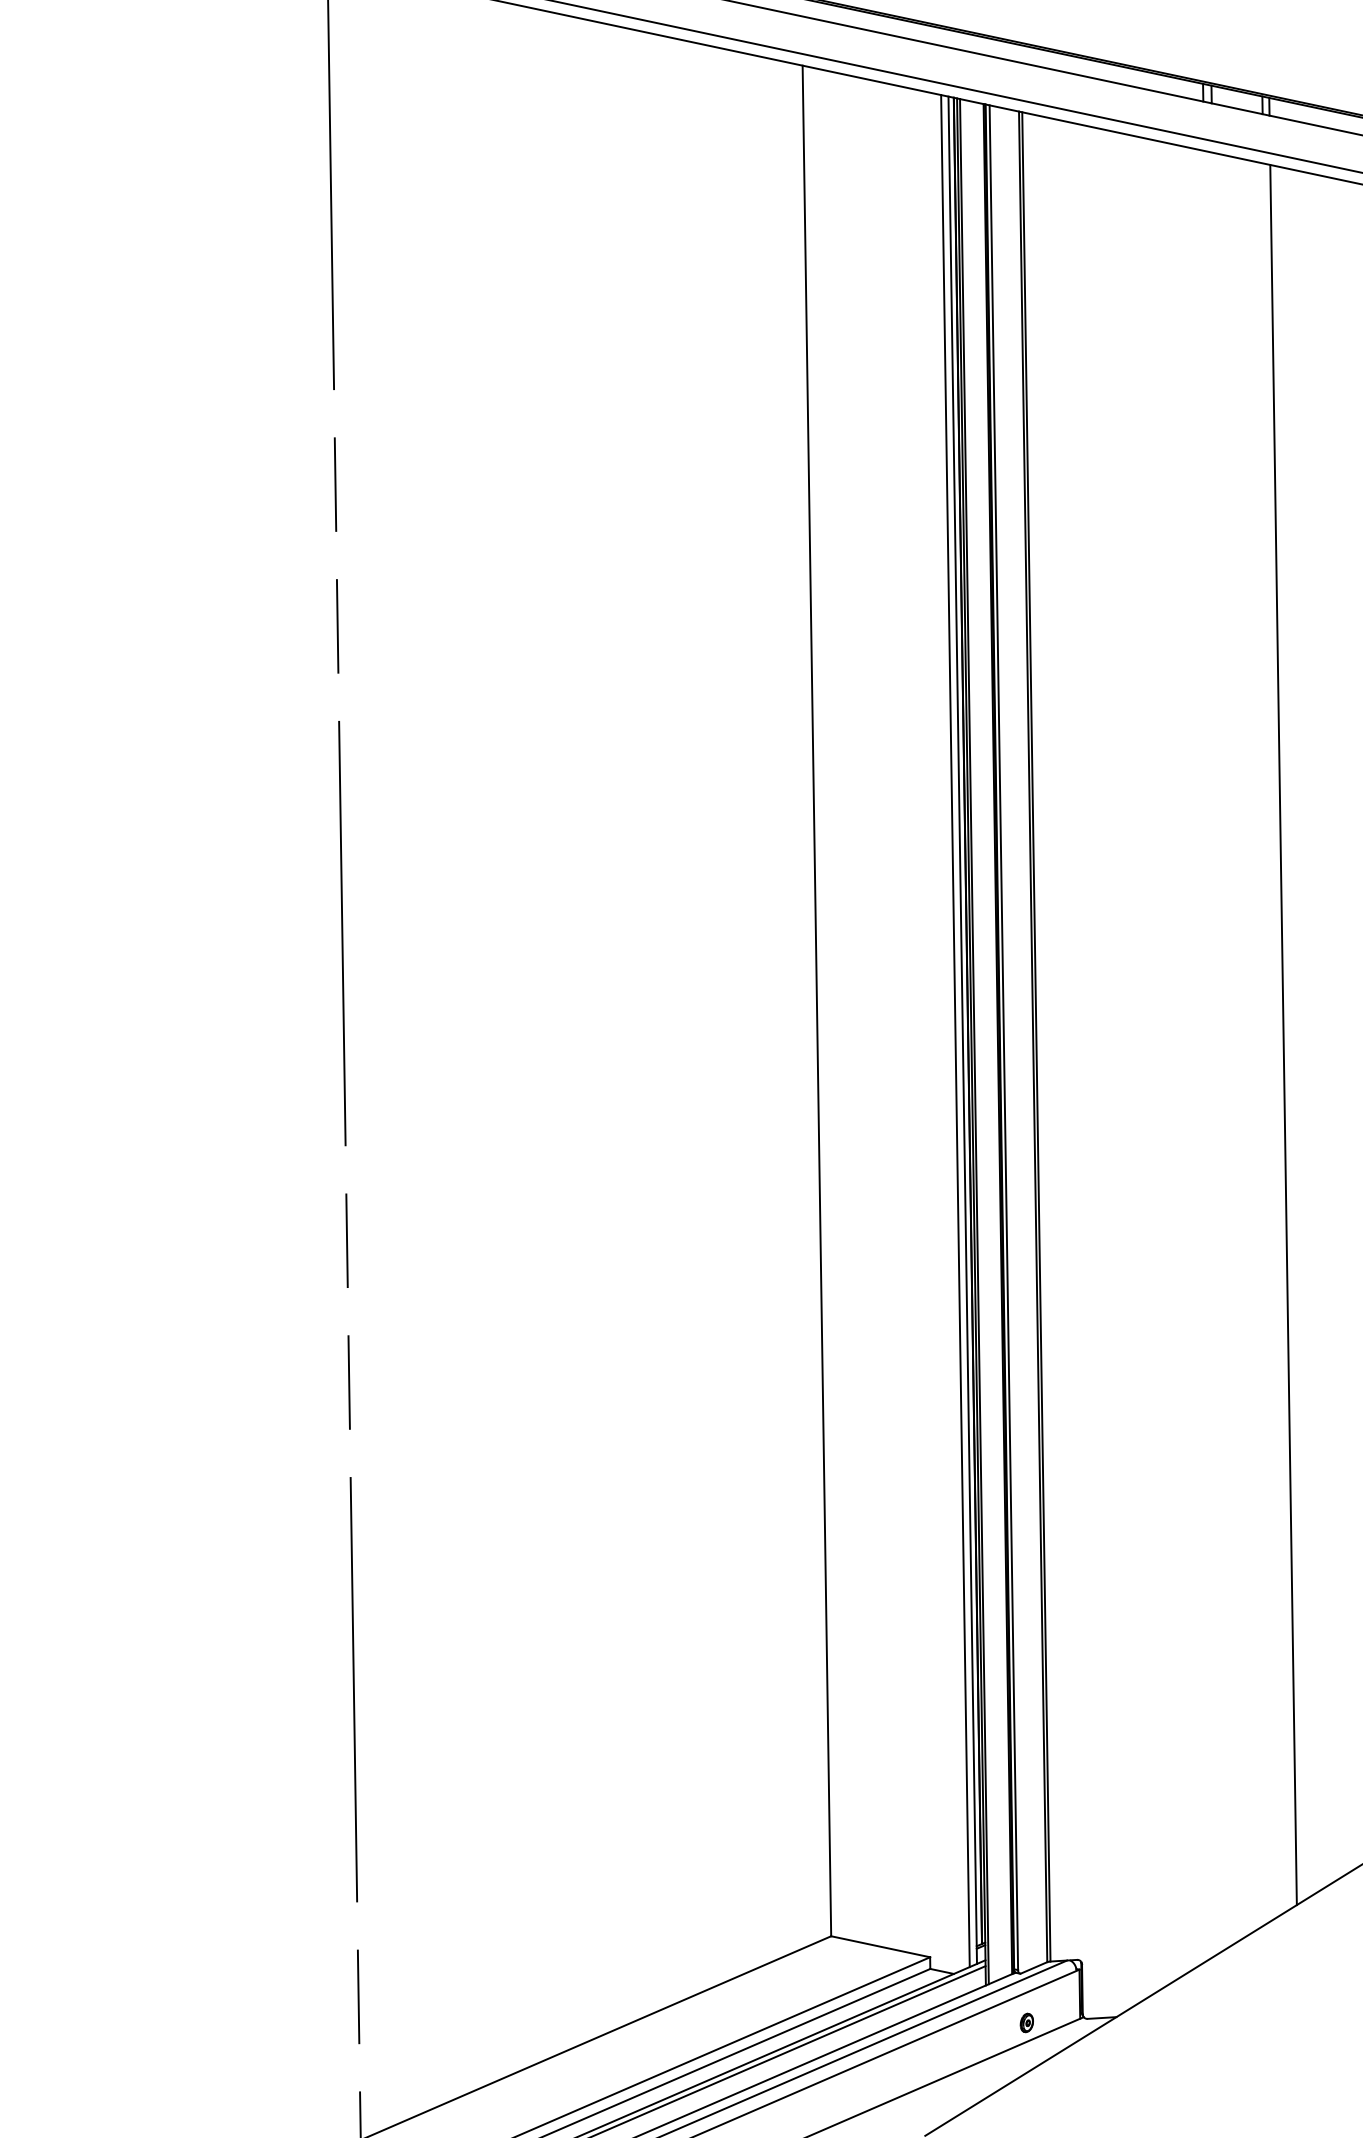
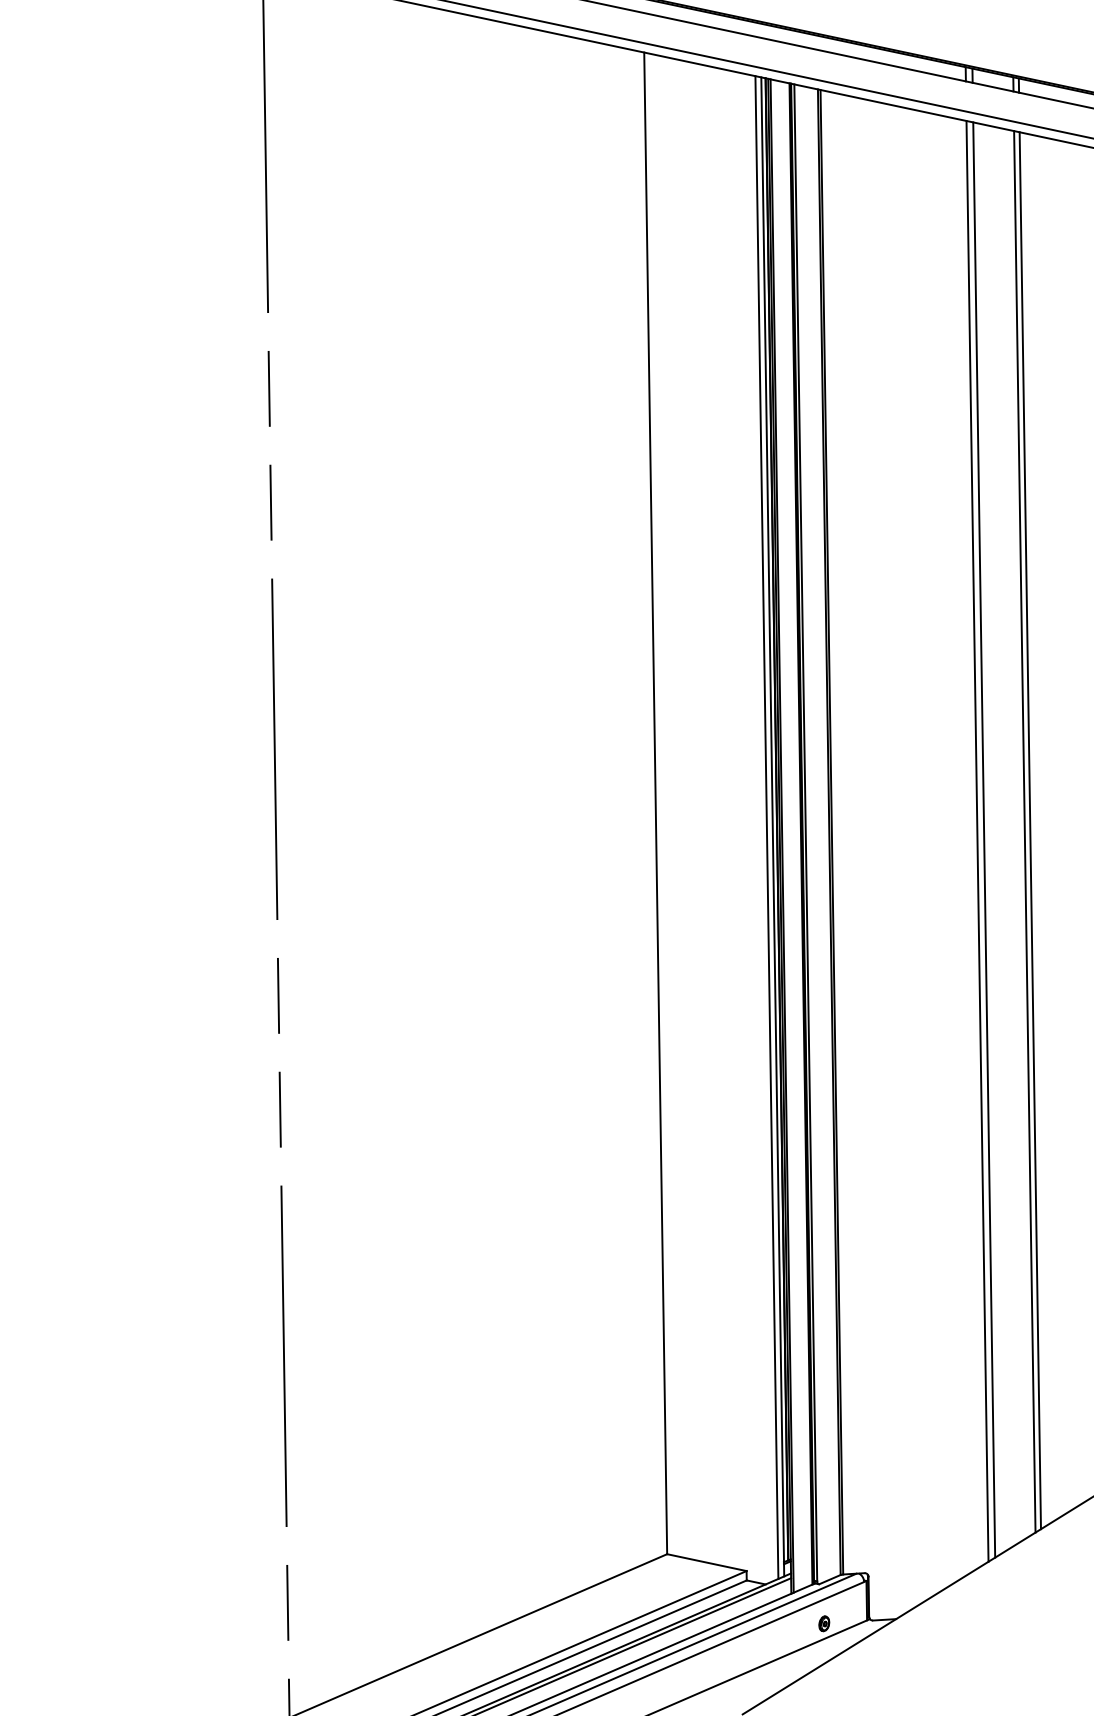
line: (1276, 1035) -> (1024, 831), added
line: (1226, 1045) -> (984, 839), added
line: (1217, 1047) -> (977, 840), added

